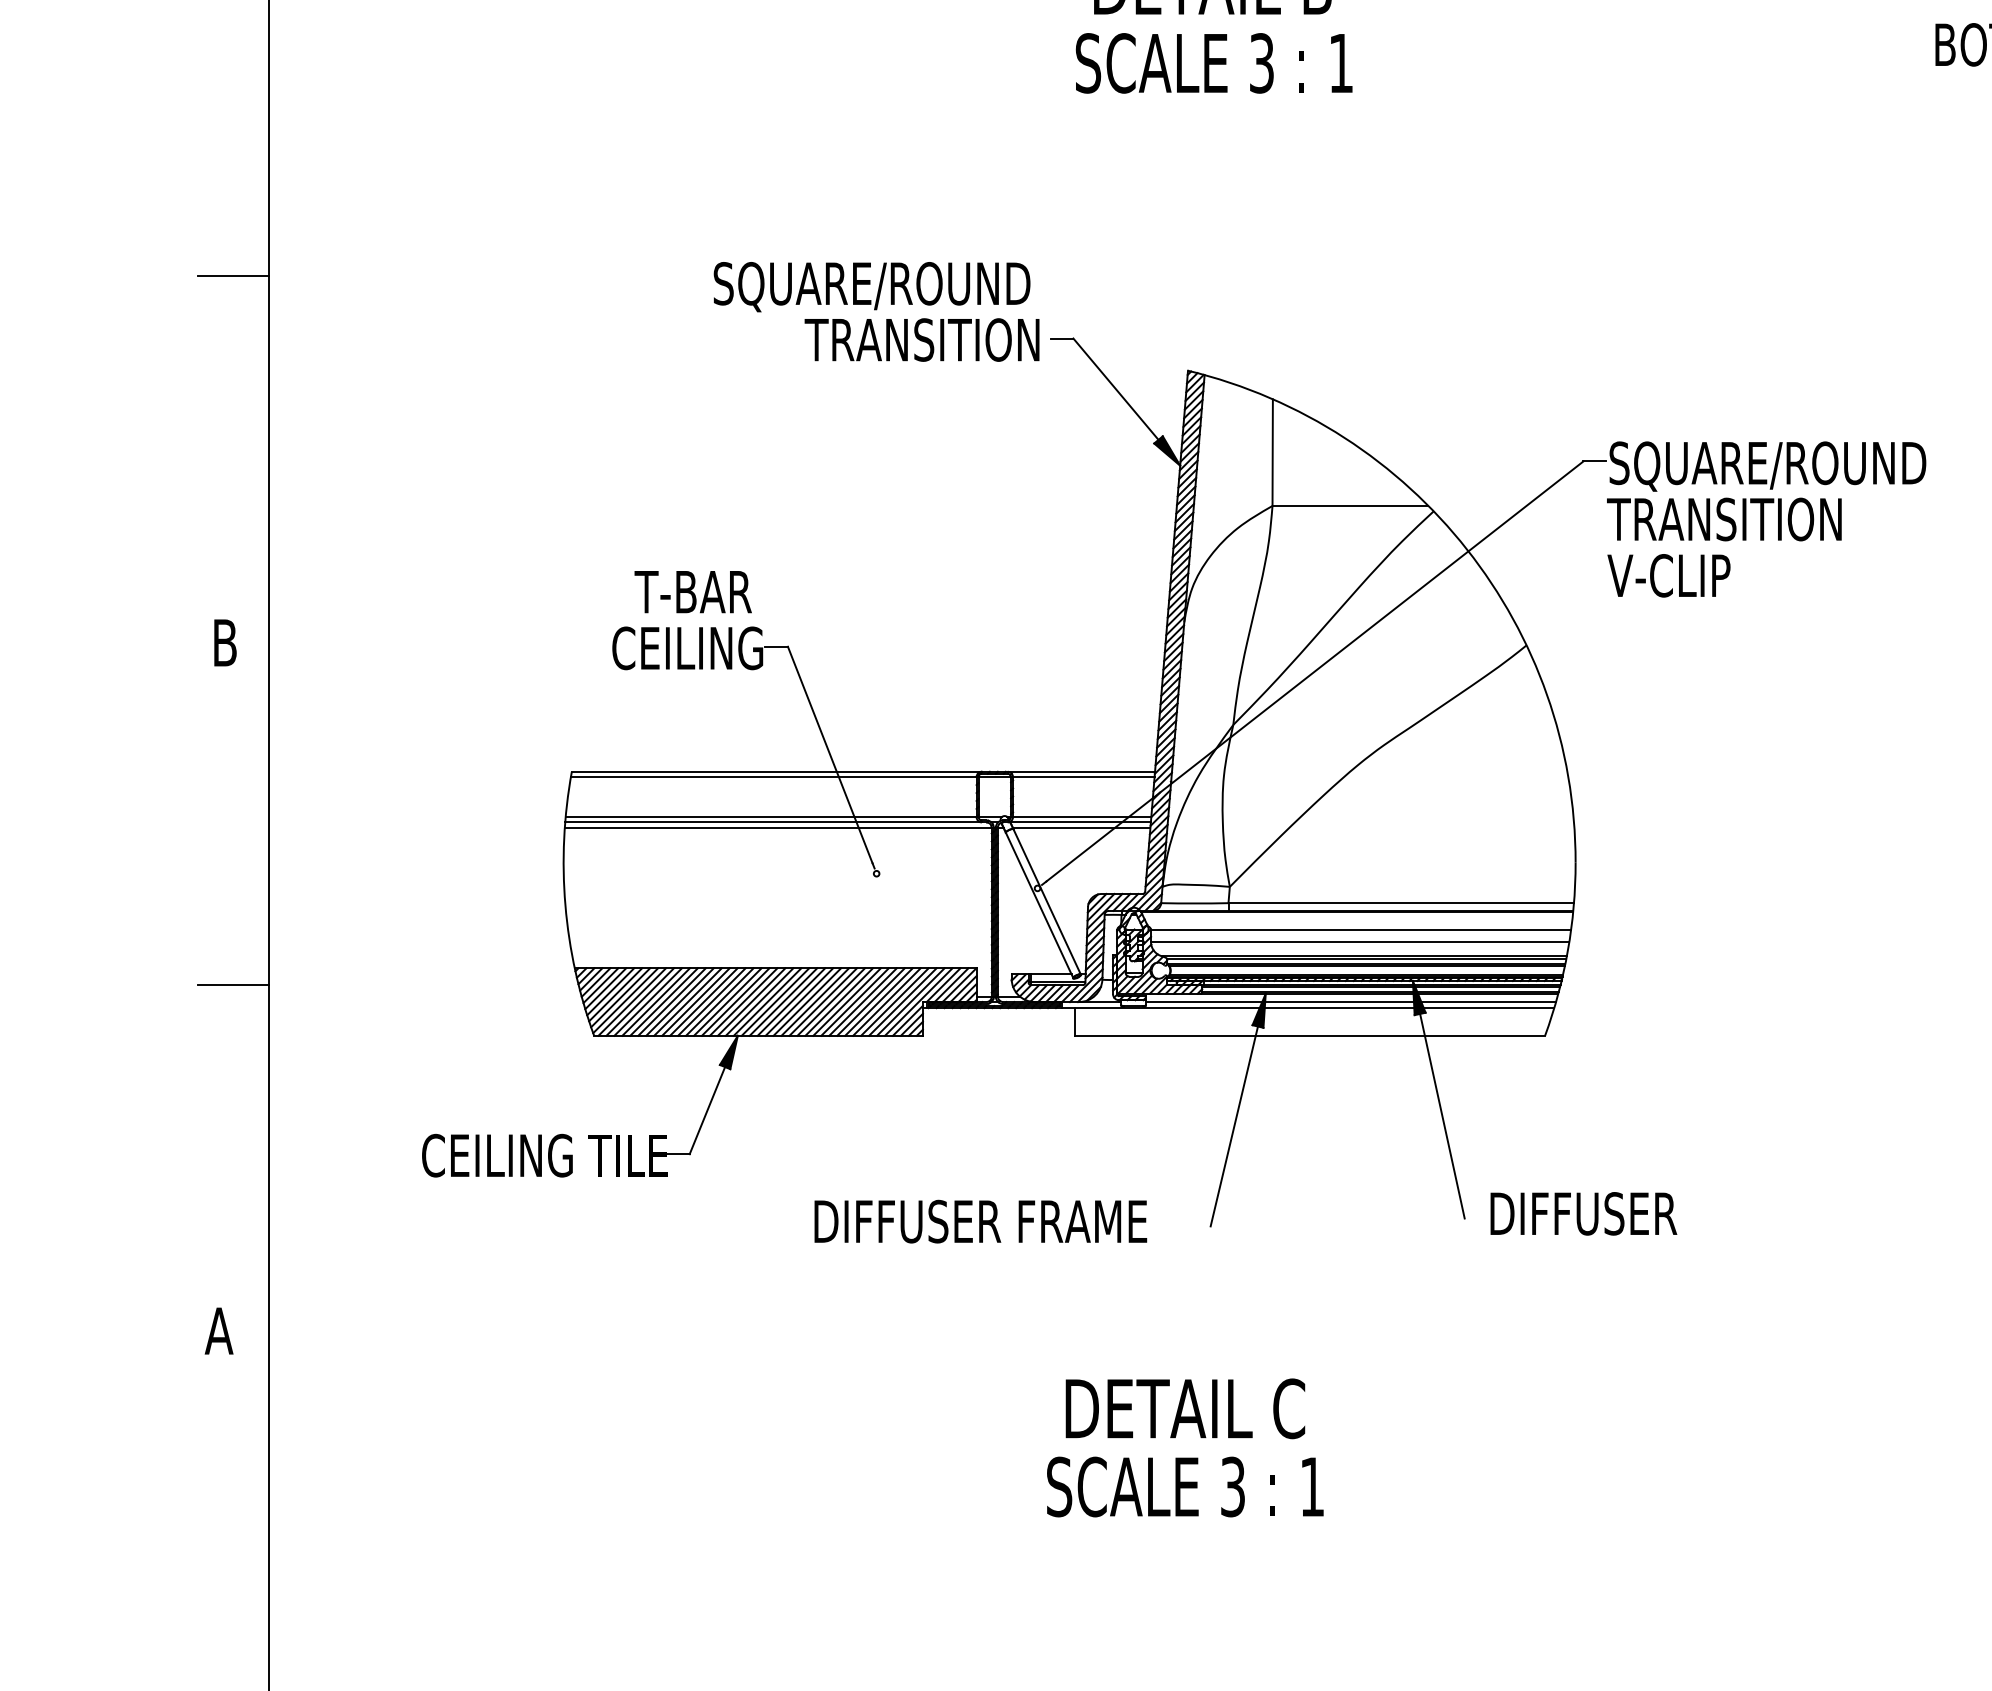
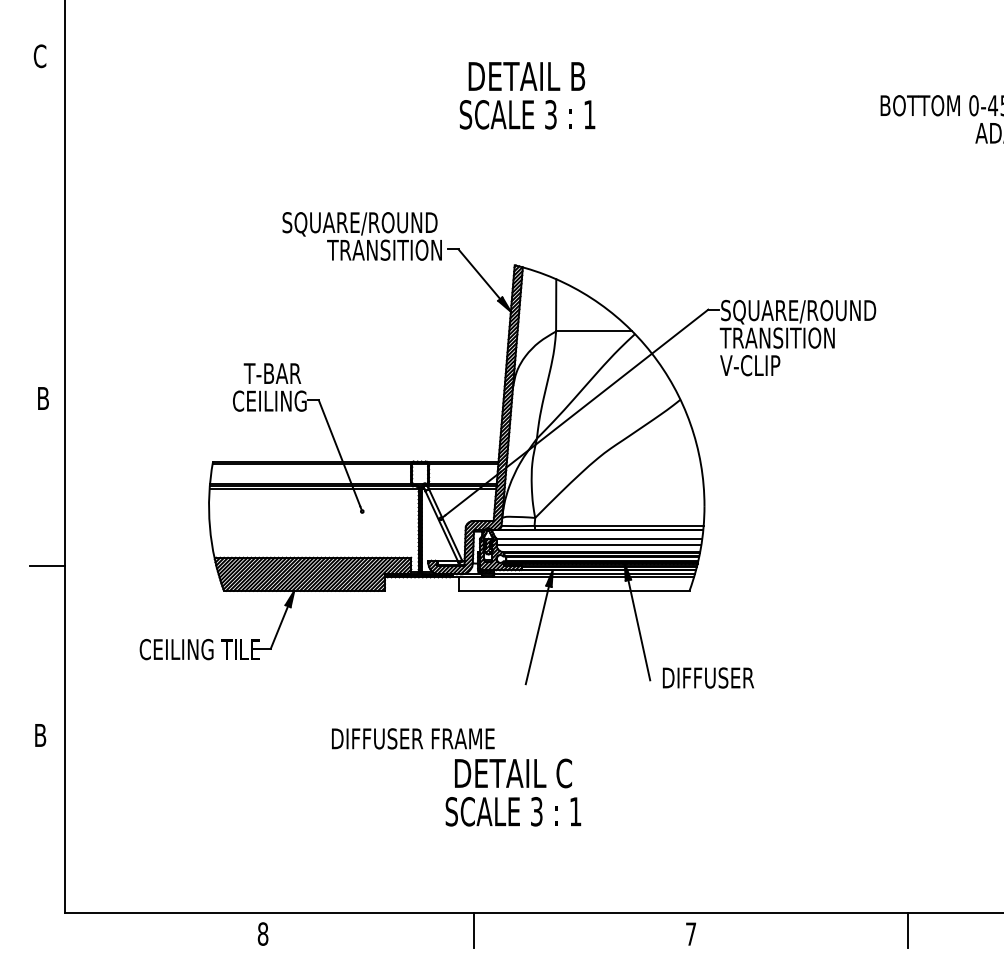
line: (233, 275) -> (47, 218), removed
part: (981, 1220) -> (413, 738), moved
text: (219, 1331) -> (40, 735), A -> B

